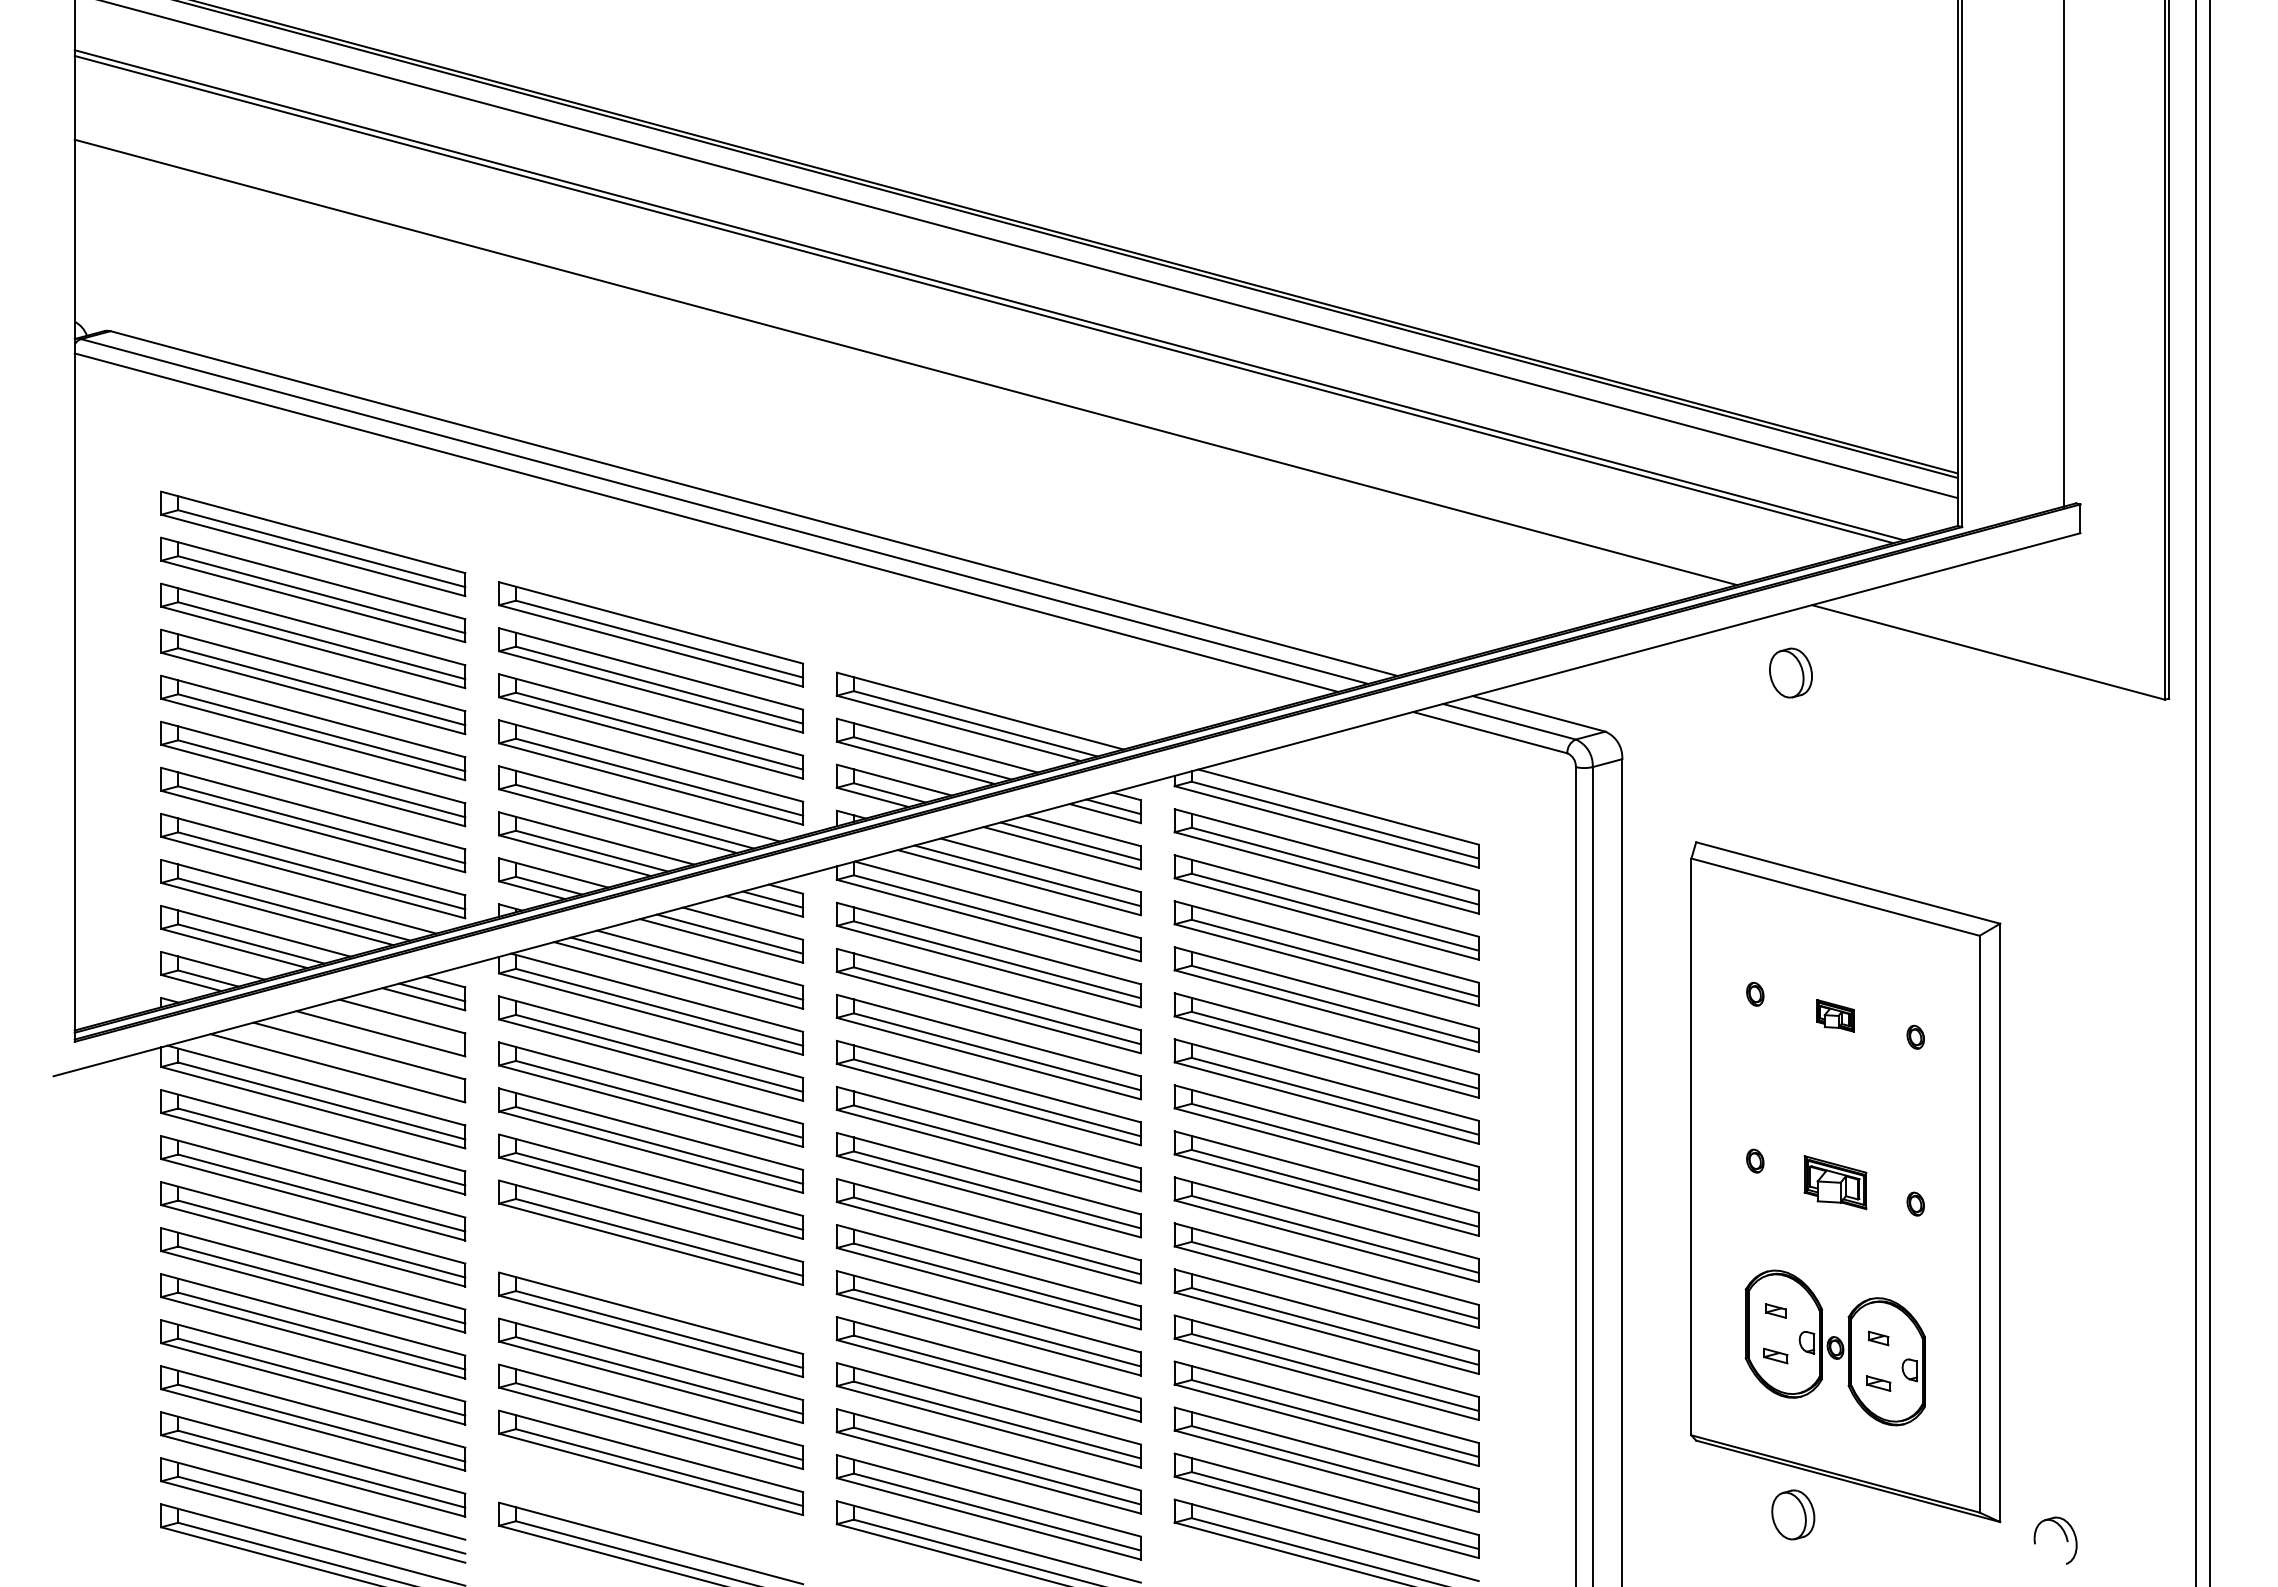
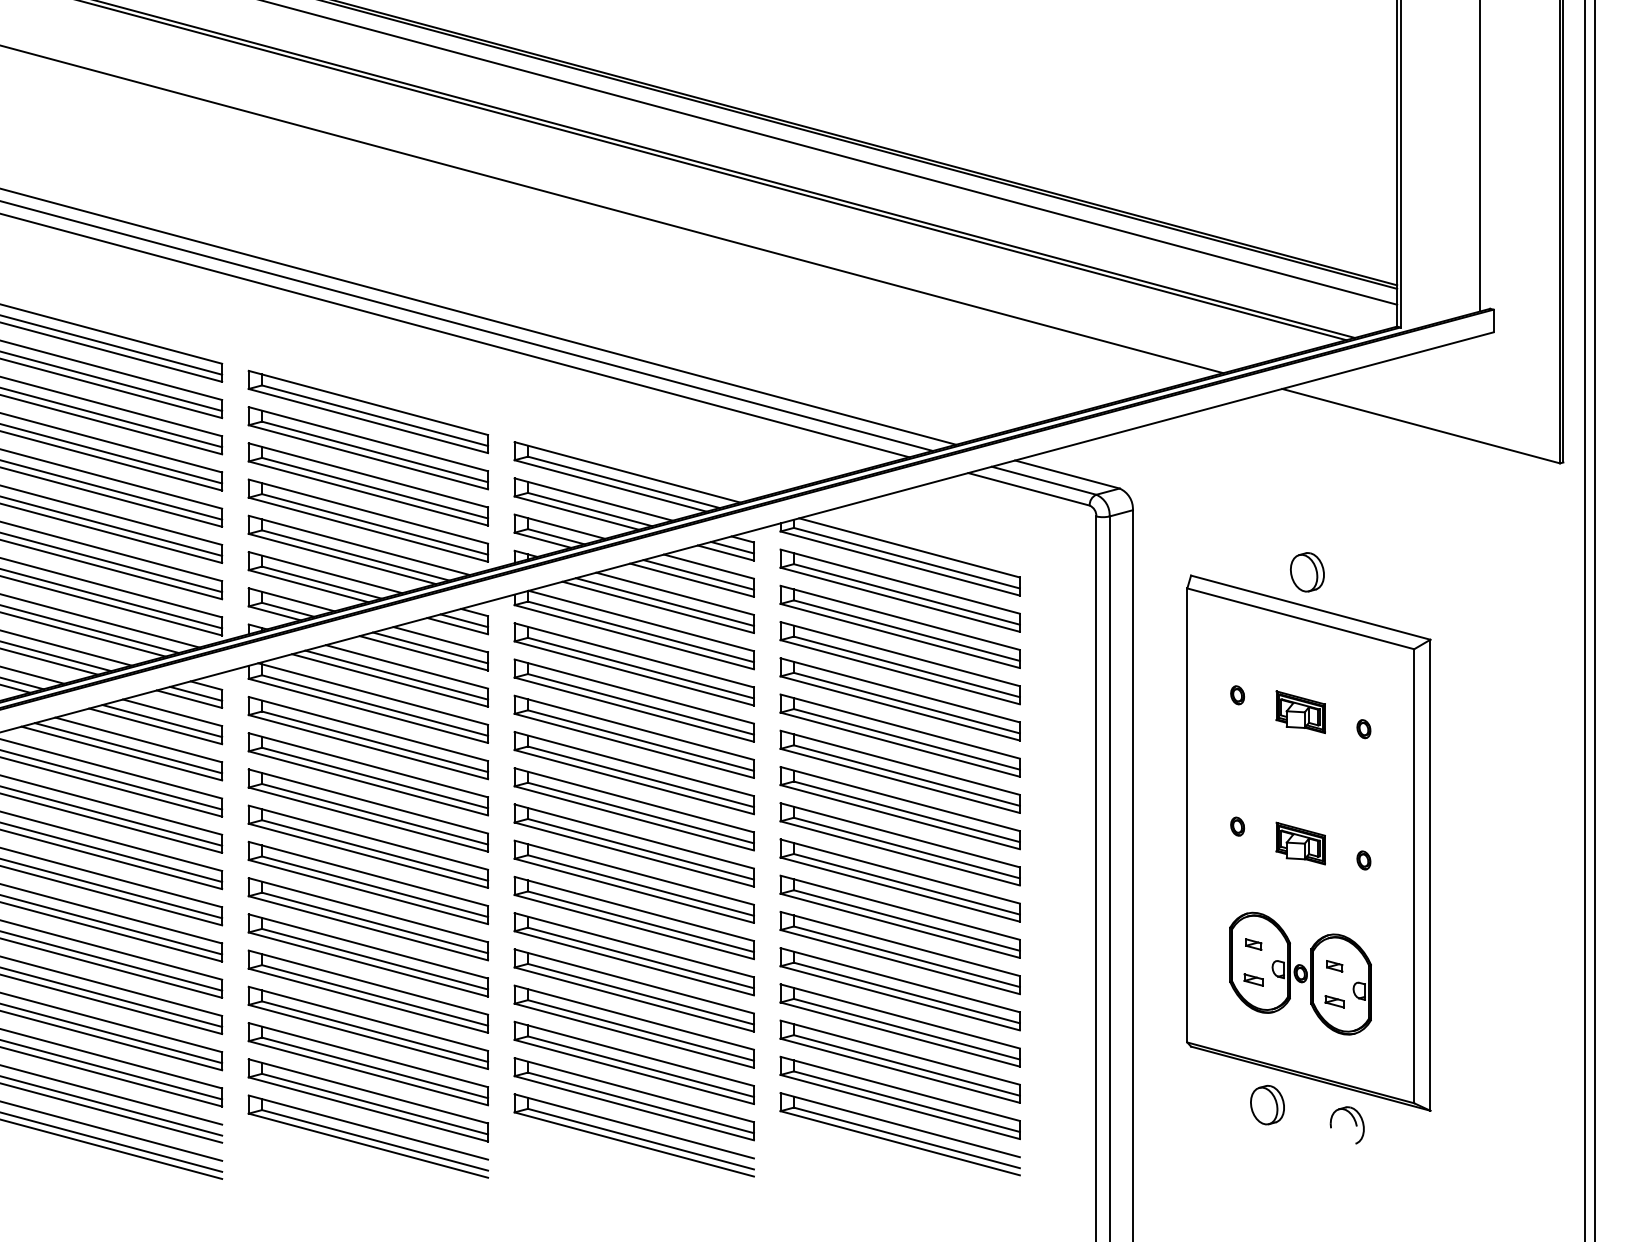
part: (1790, 672) -> (1307, 571), moved
part: (1835, 1015) -> (1300, 711), size x1.67
line: (389, 1026) -> (162, 720), added
line: (346, 1061) -> (128, 748), added
part: (651, 1278) -> (368, 919), added
part: (651, 1508) -> (368, 1100), added
part: (2064, 1535) -> (1354, 1121), moved

